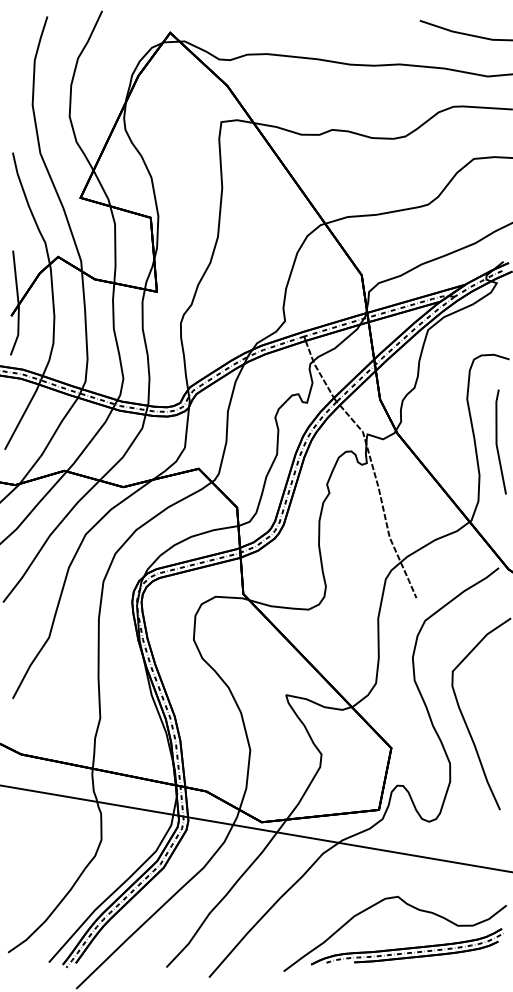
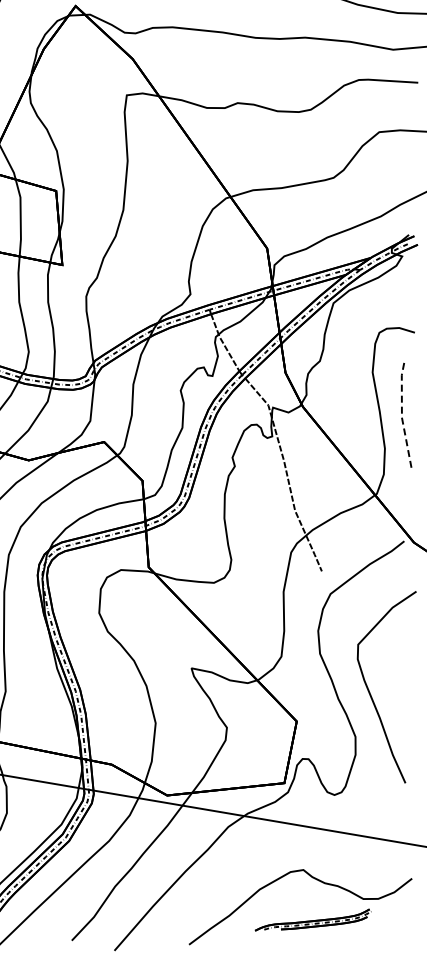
line: (496, 442) -> (401, 415), solid -> dashed
part: (407, 946) -> (312, 919), size x0.6

